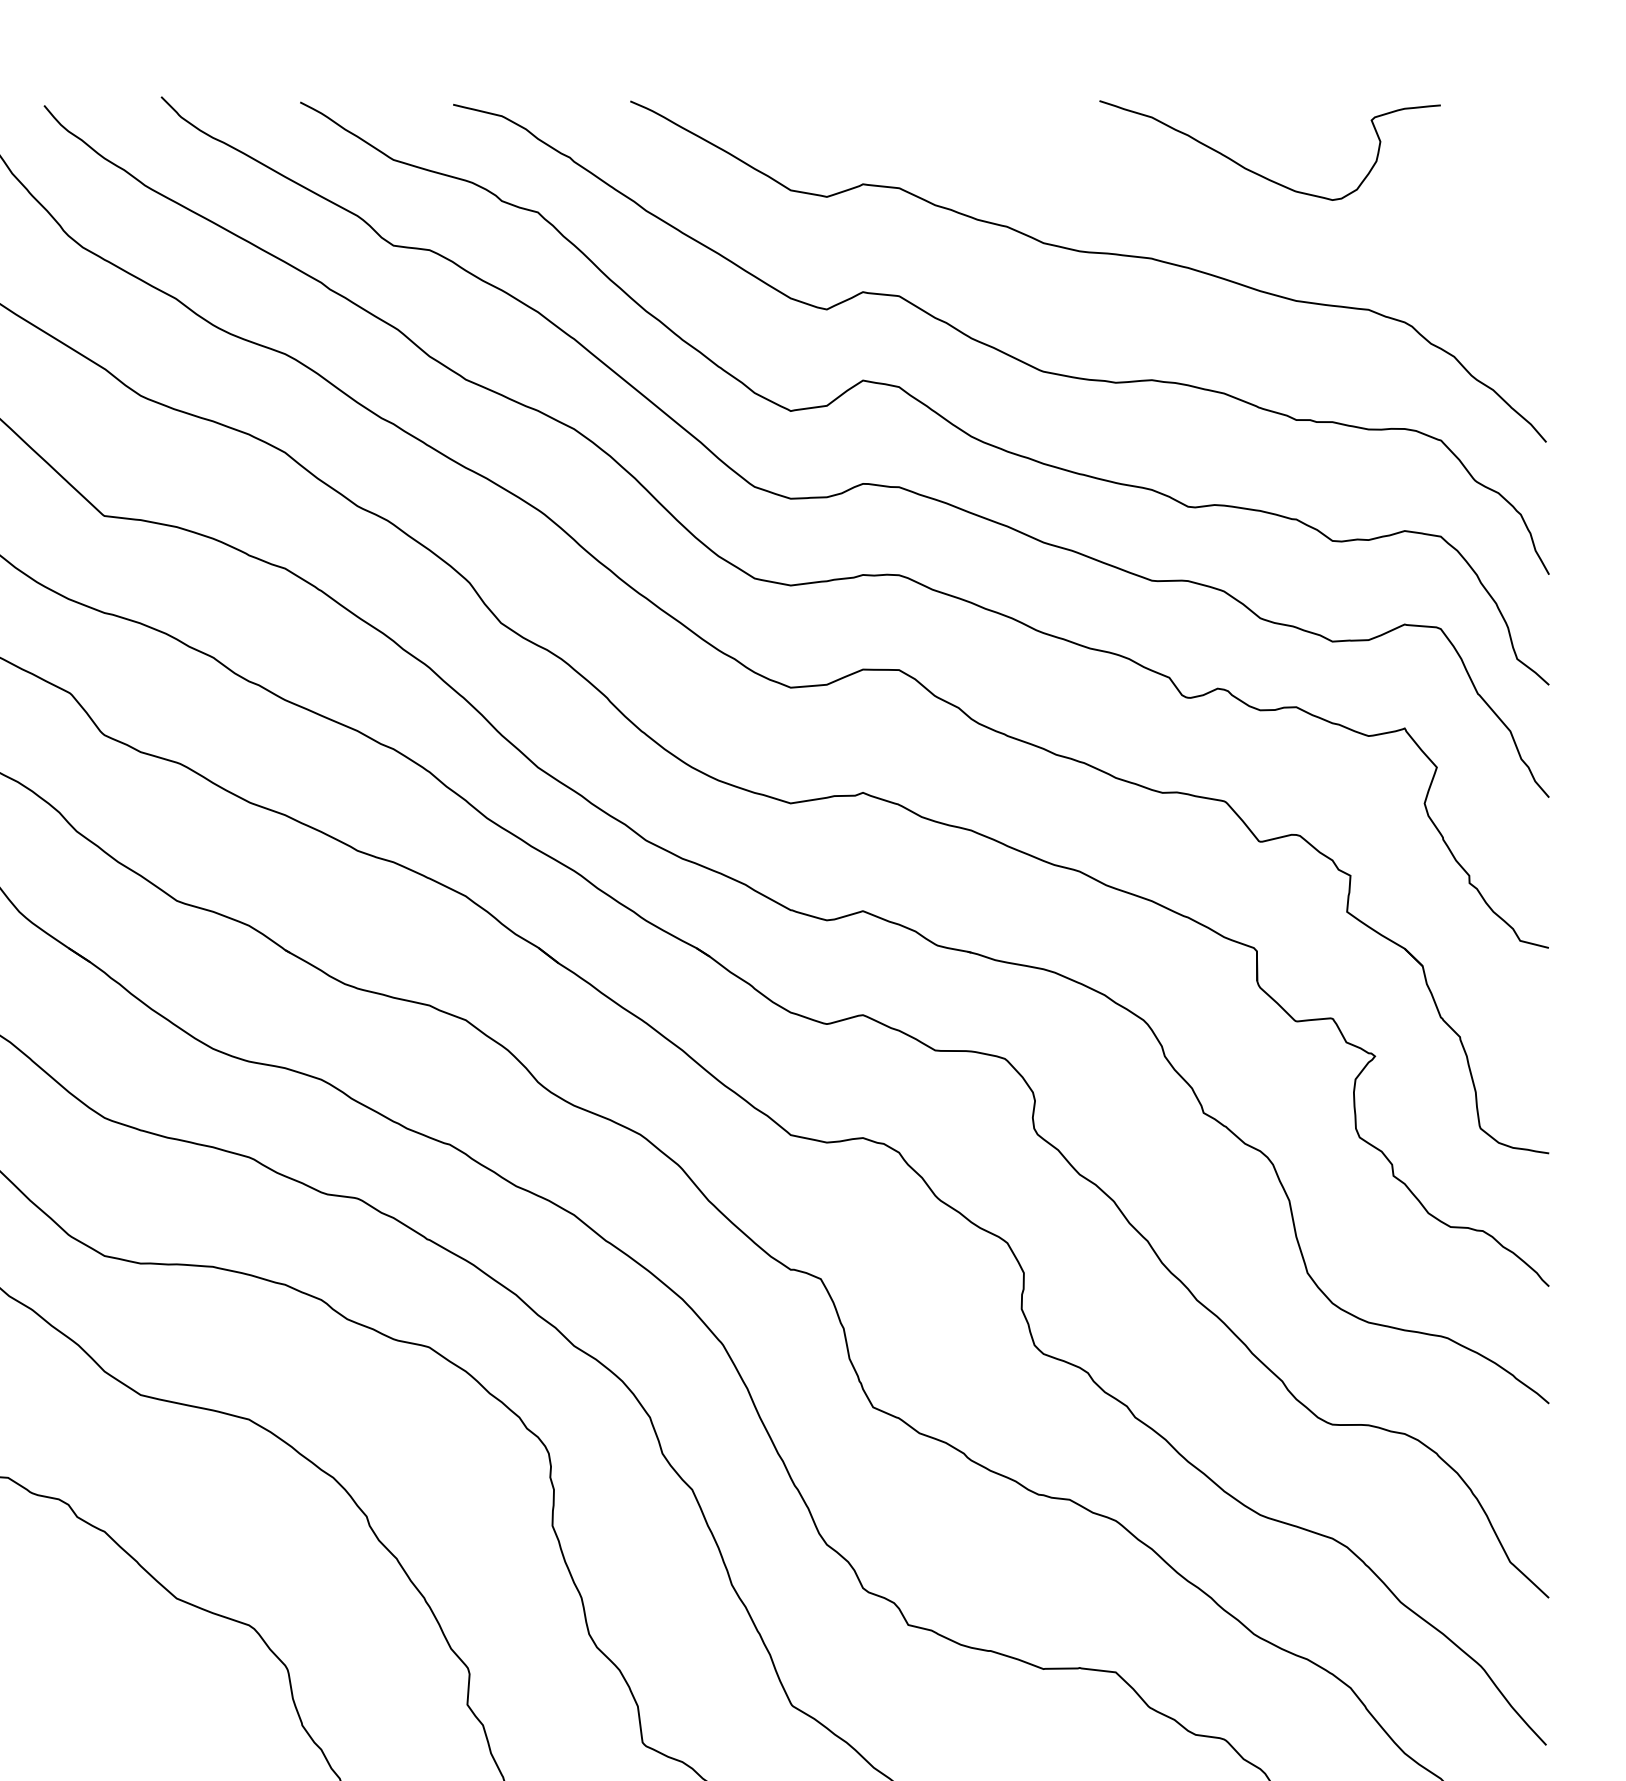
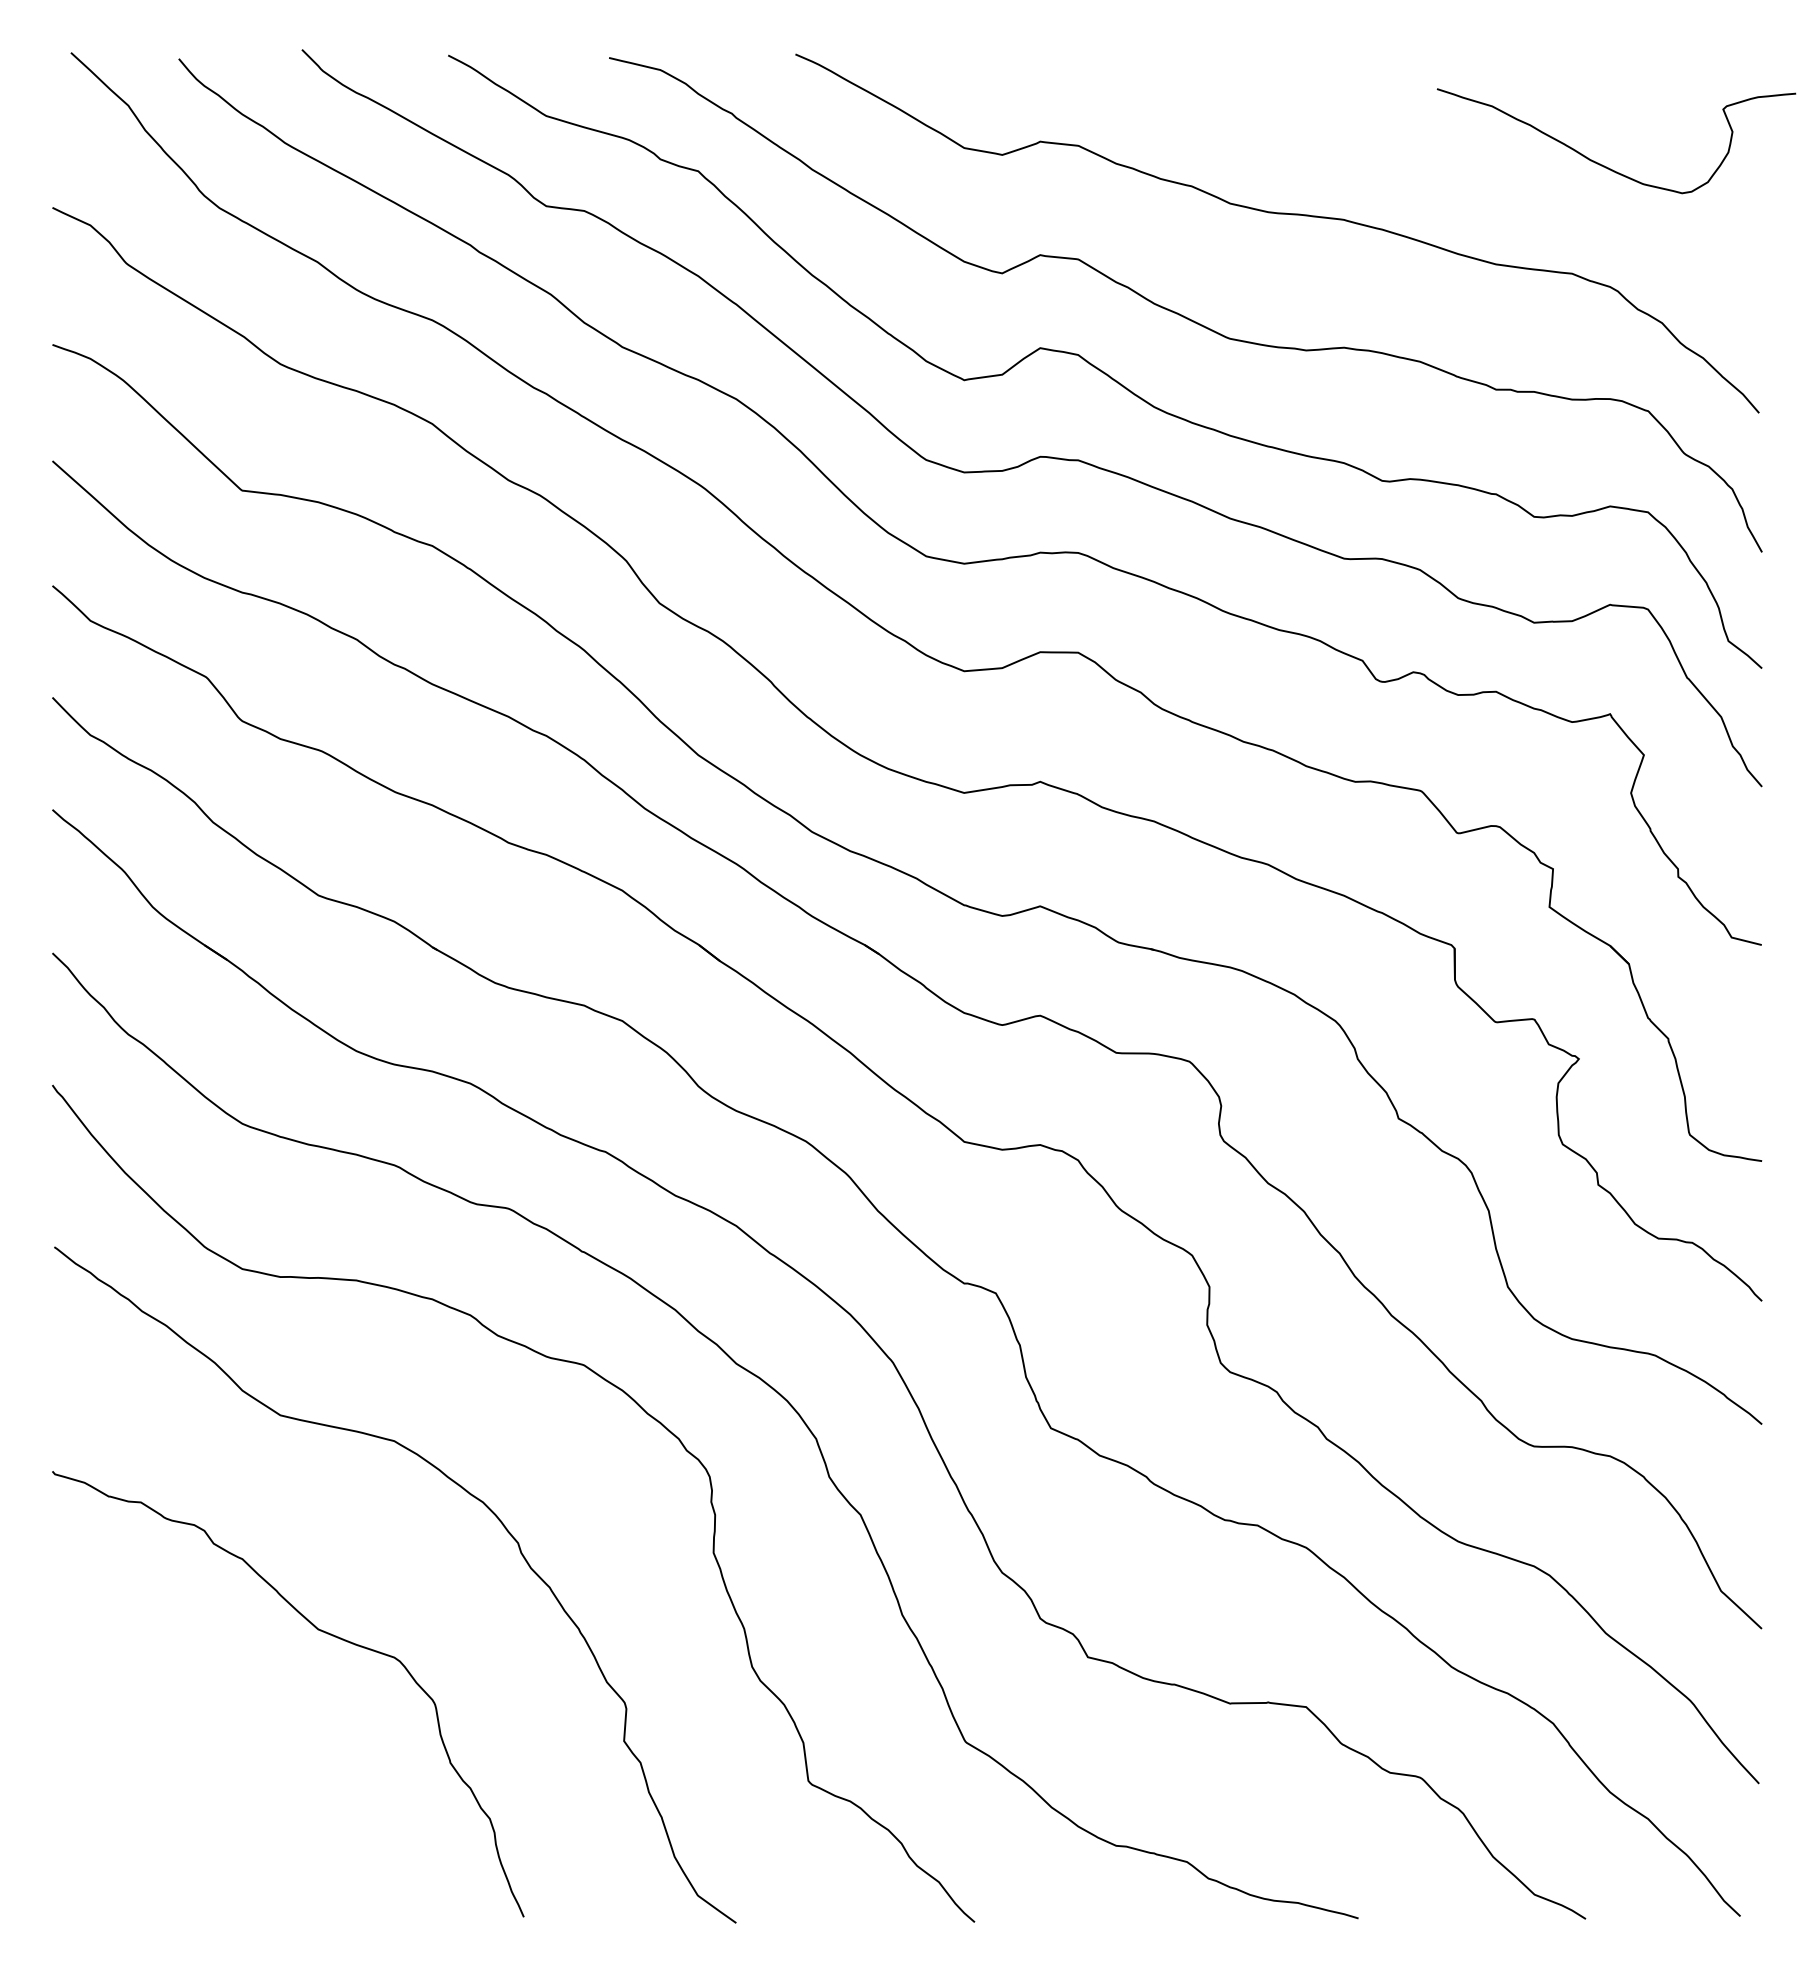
curve: (1258, 173) -> (1604, 165), moved

